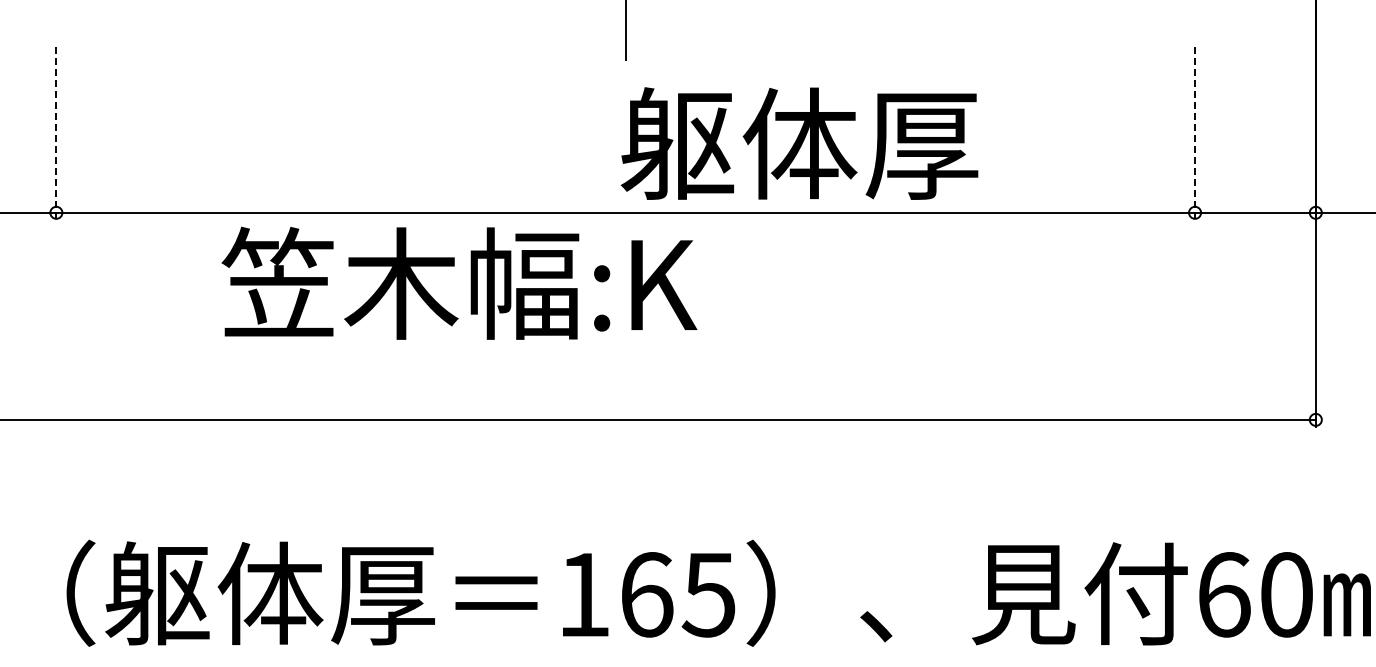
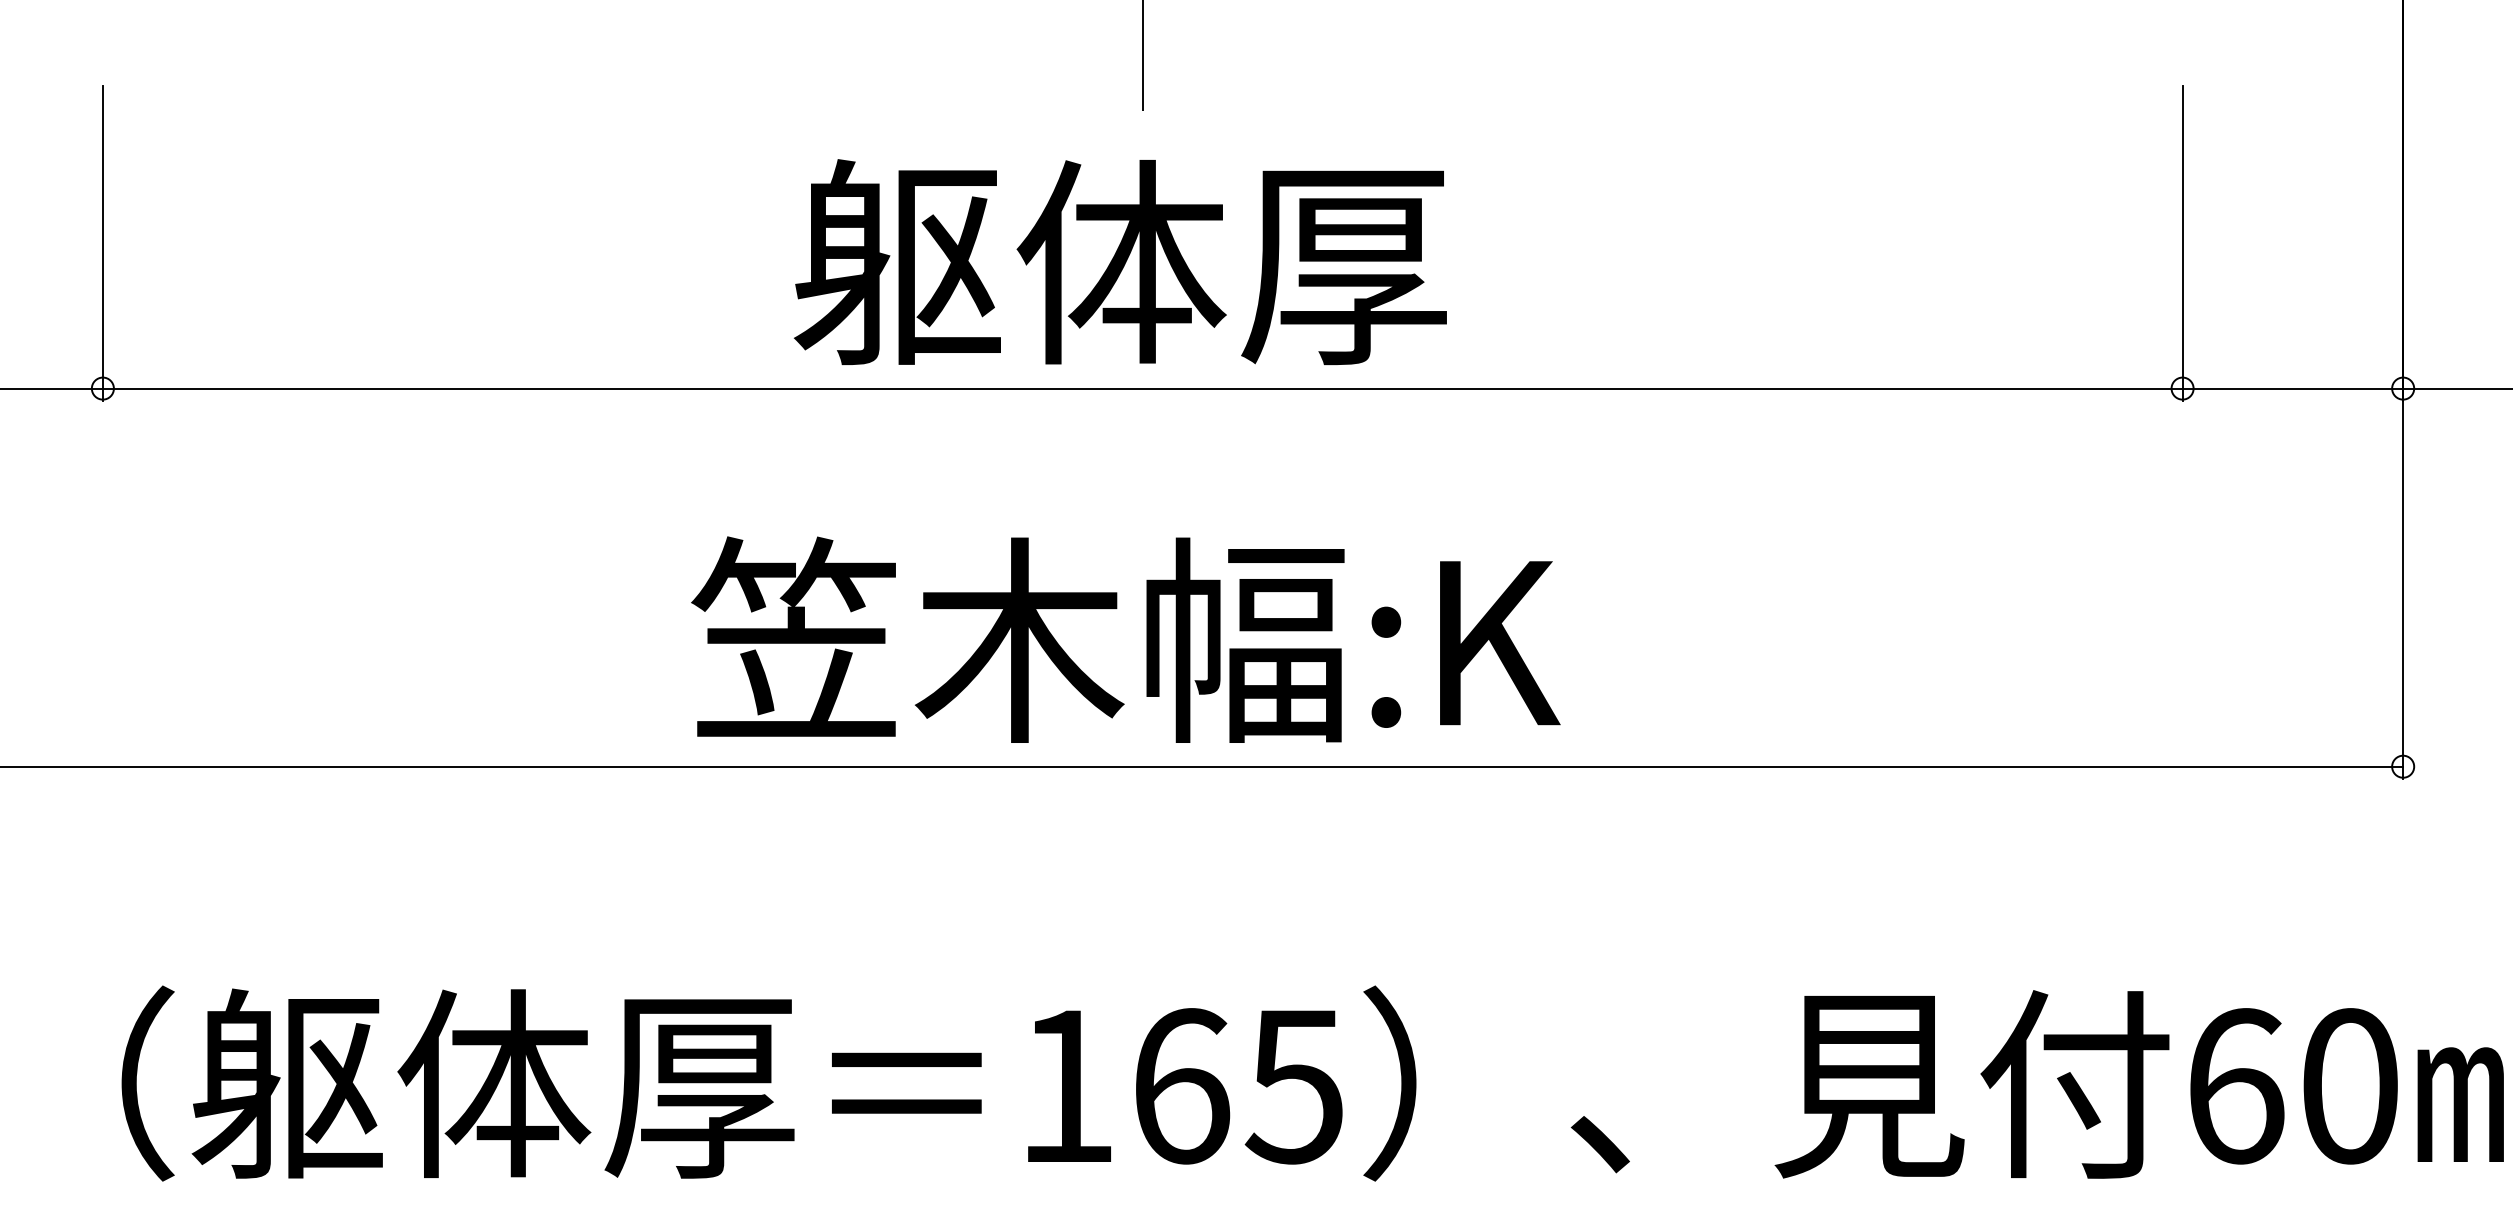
line: (56, 133) -> (103, 243), dashed -> solid
line: (1195, 133) -> (2183, 243), dashed -> solid
text: (799, 143) -> (1120, 261), moved
text: (459, 282) -> (1125, 638), moved

